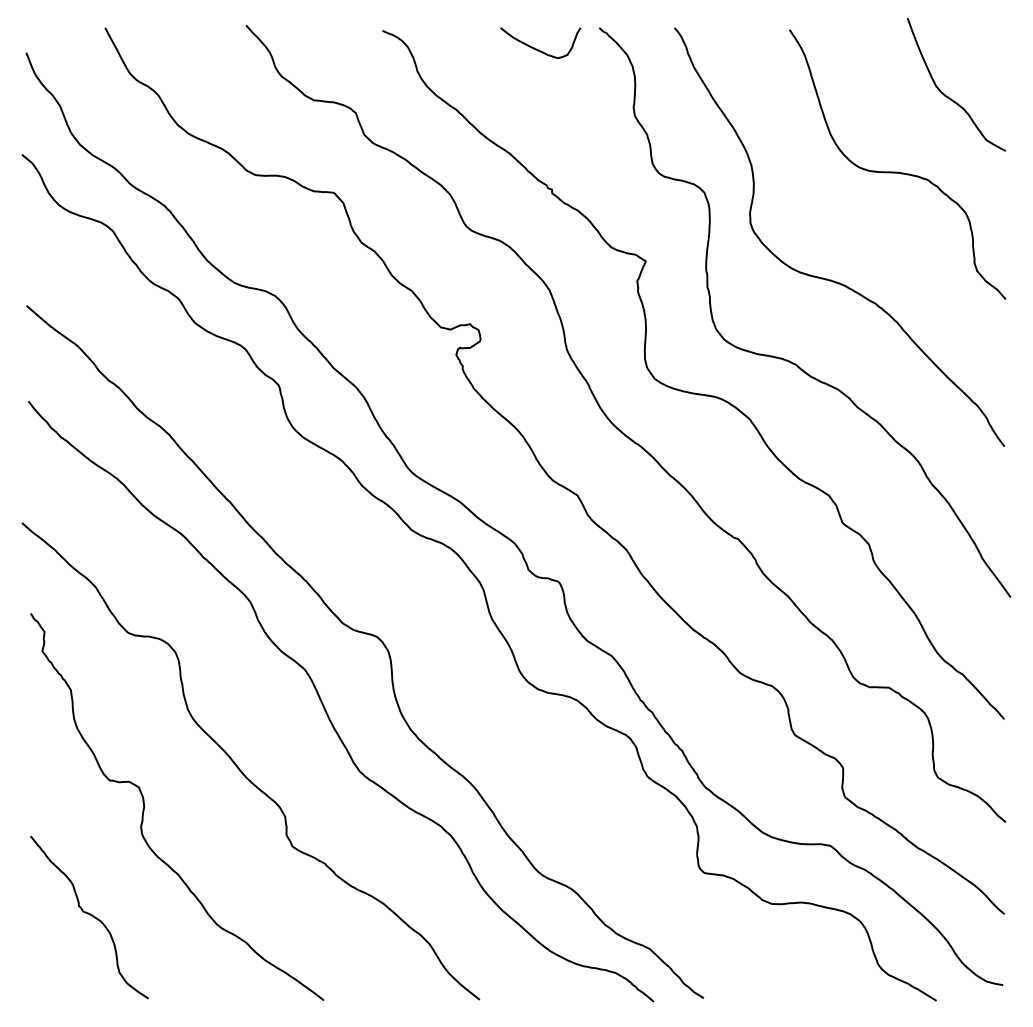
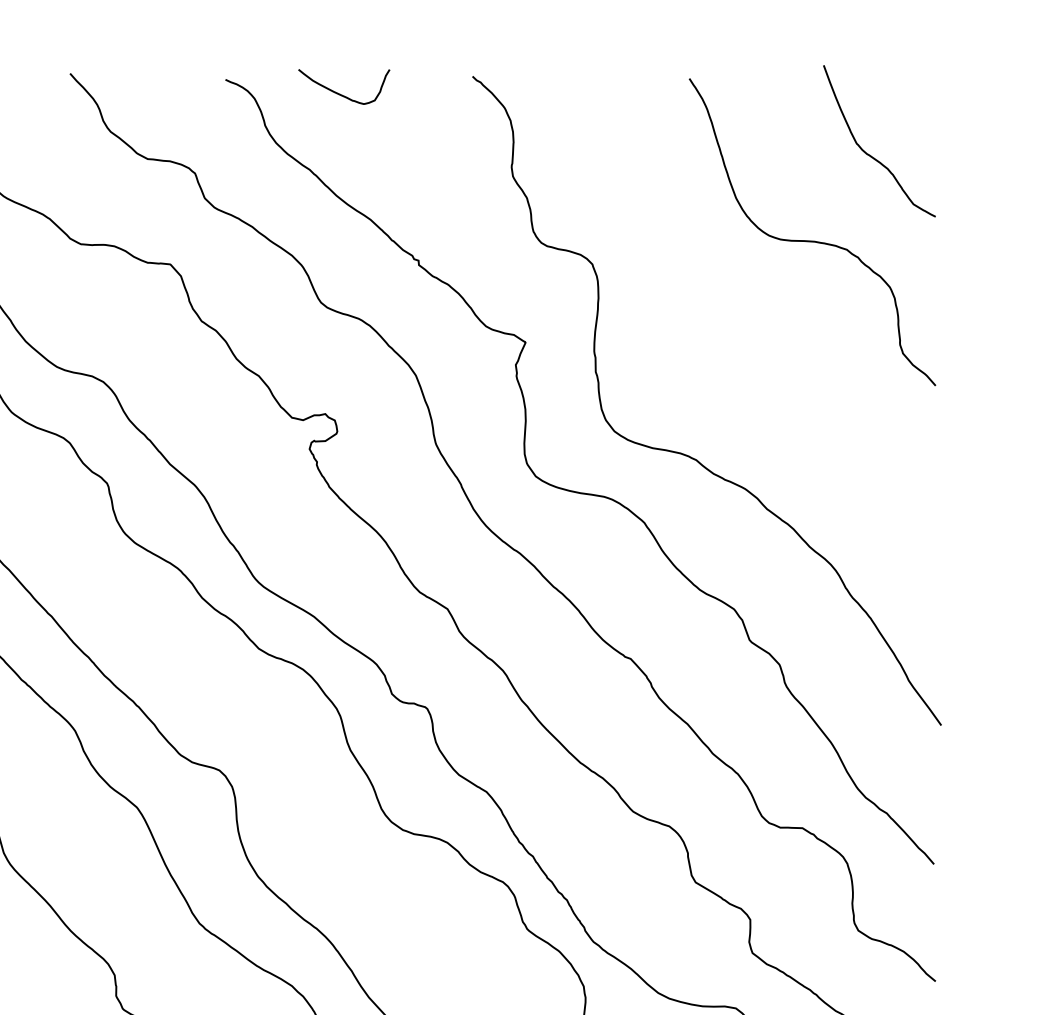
curve: (536, 48) -> (339, 93), moved
curve: (827, 278) -> (732, 361), removed

